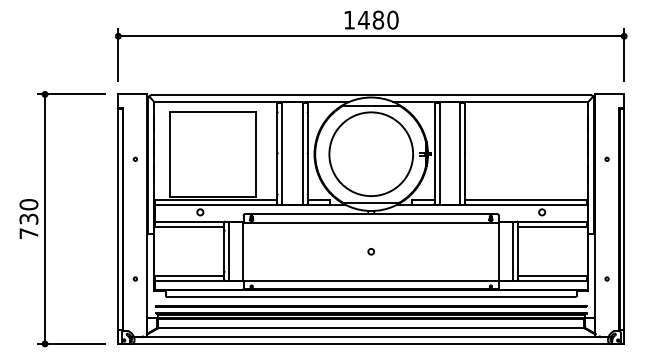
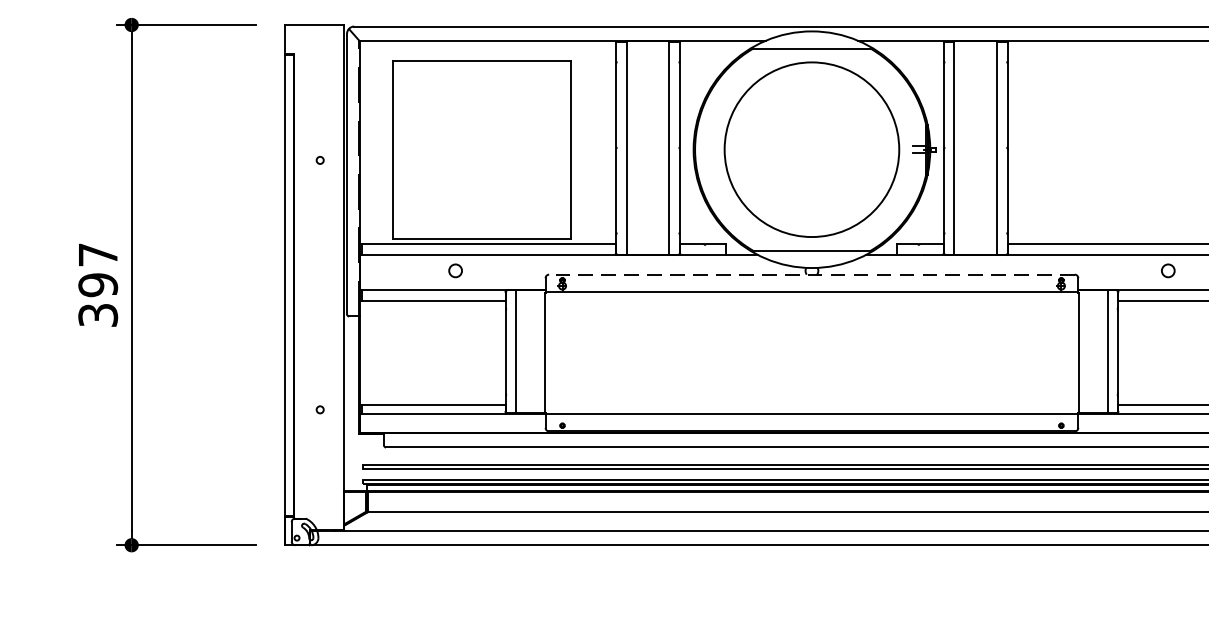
line: (370, 214) -> (810, 275), solid -> dashed
text: (28, 219) -> (97, 285), 730 -> 397
circle: (370, 251) -> (810, 352), removed

